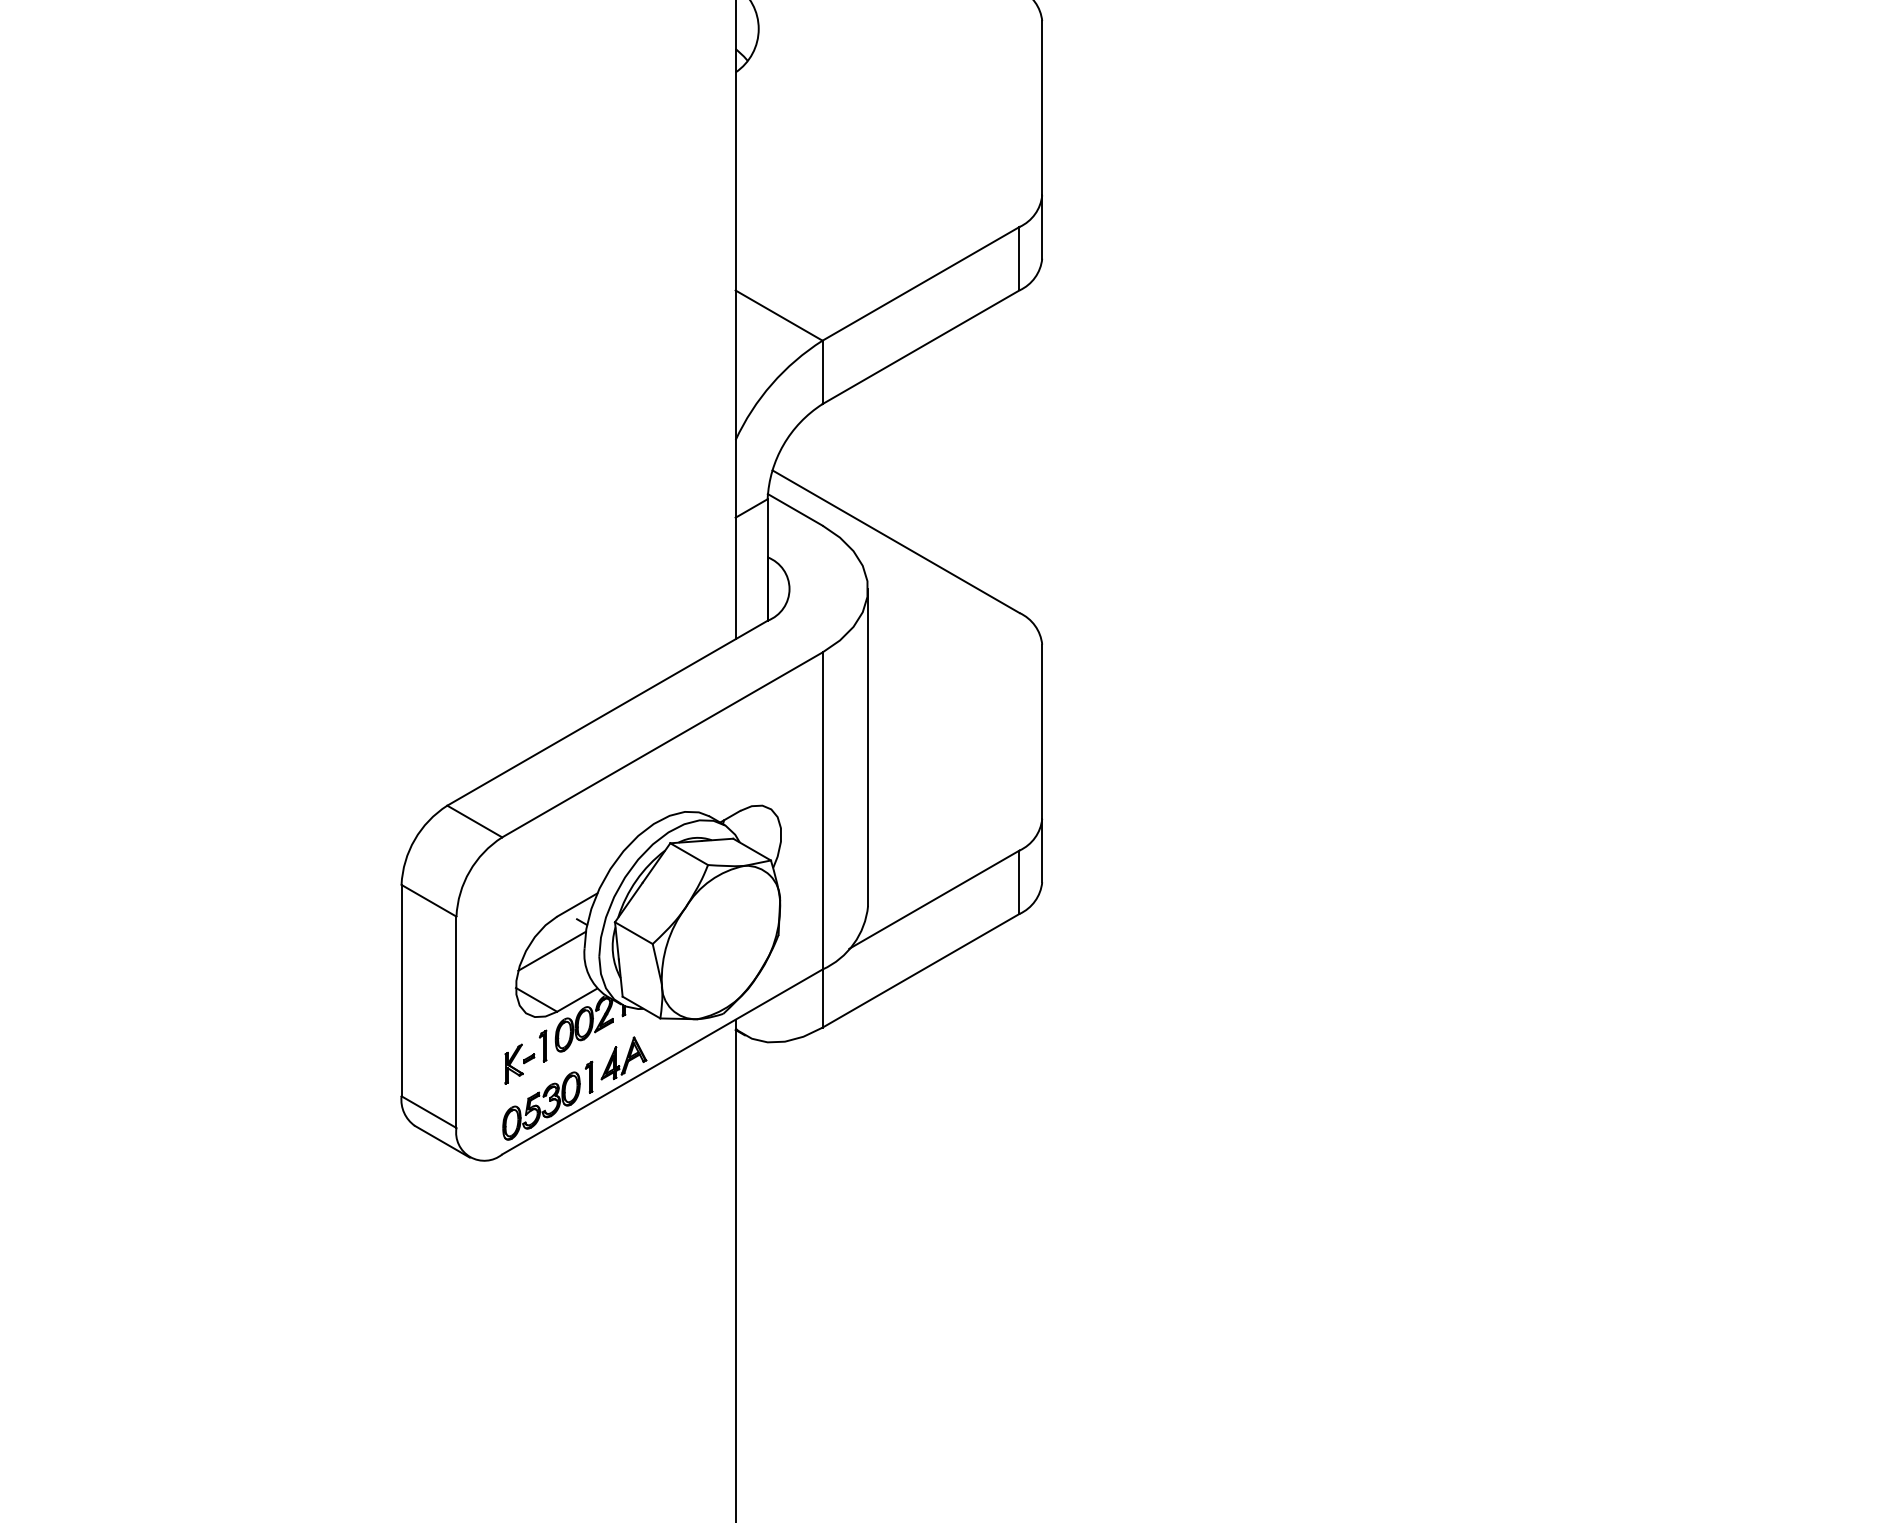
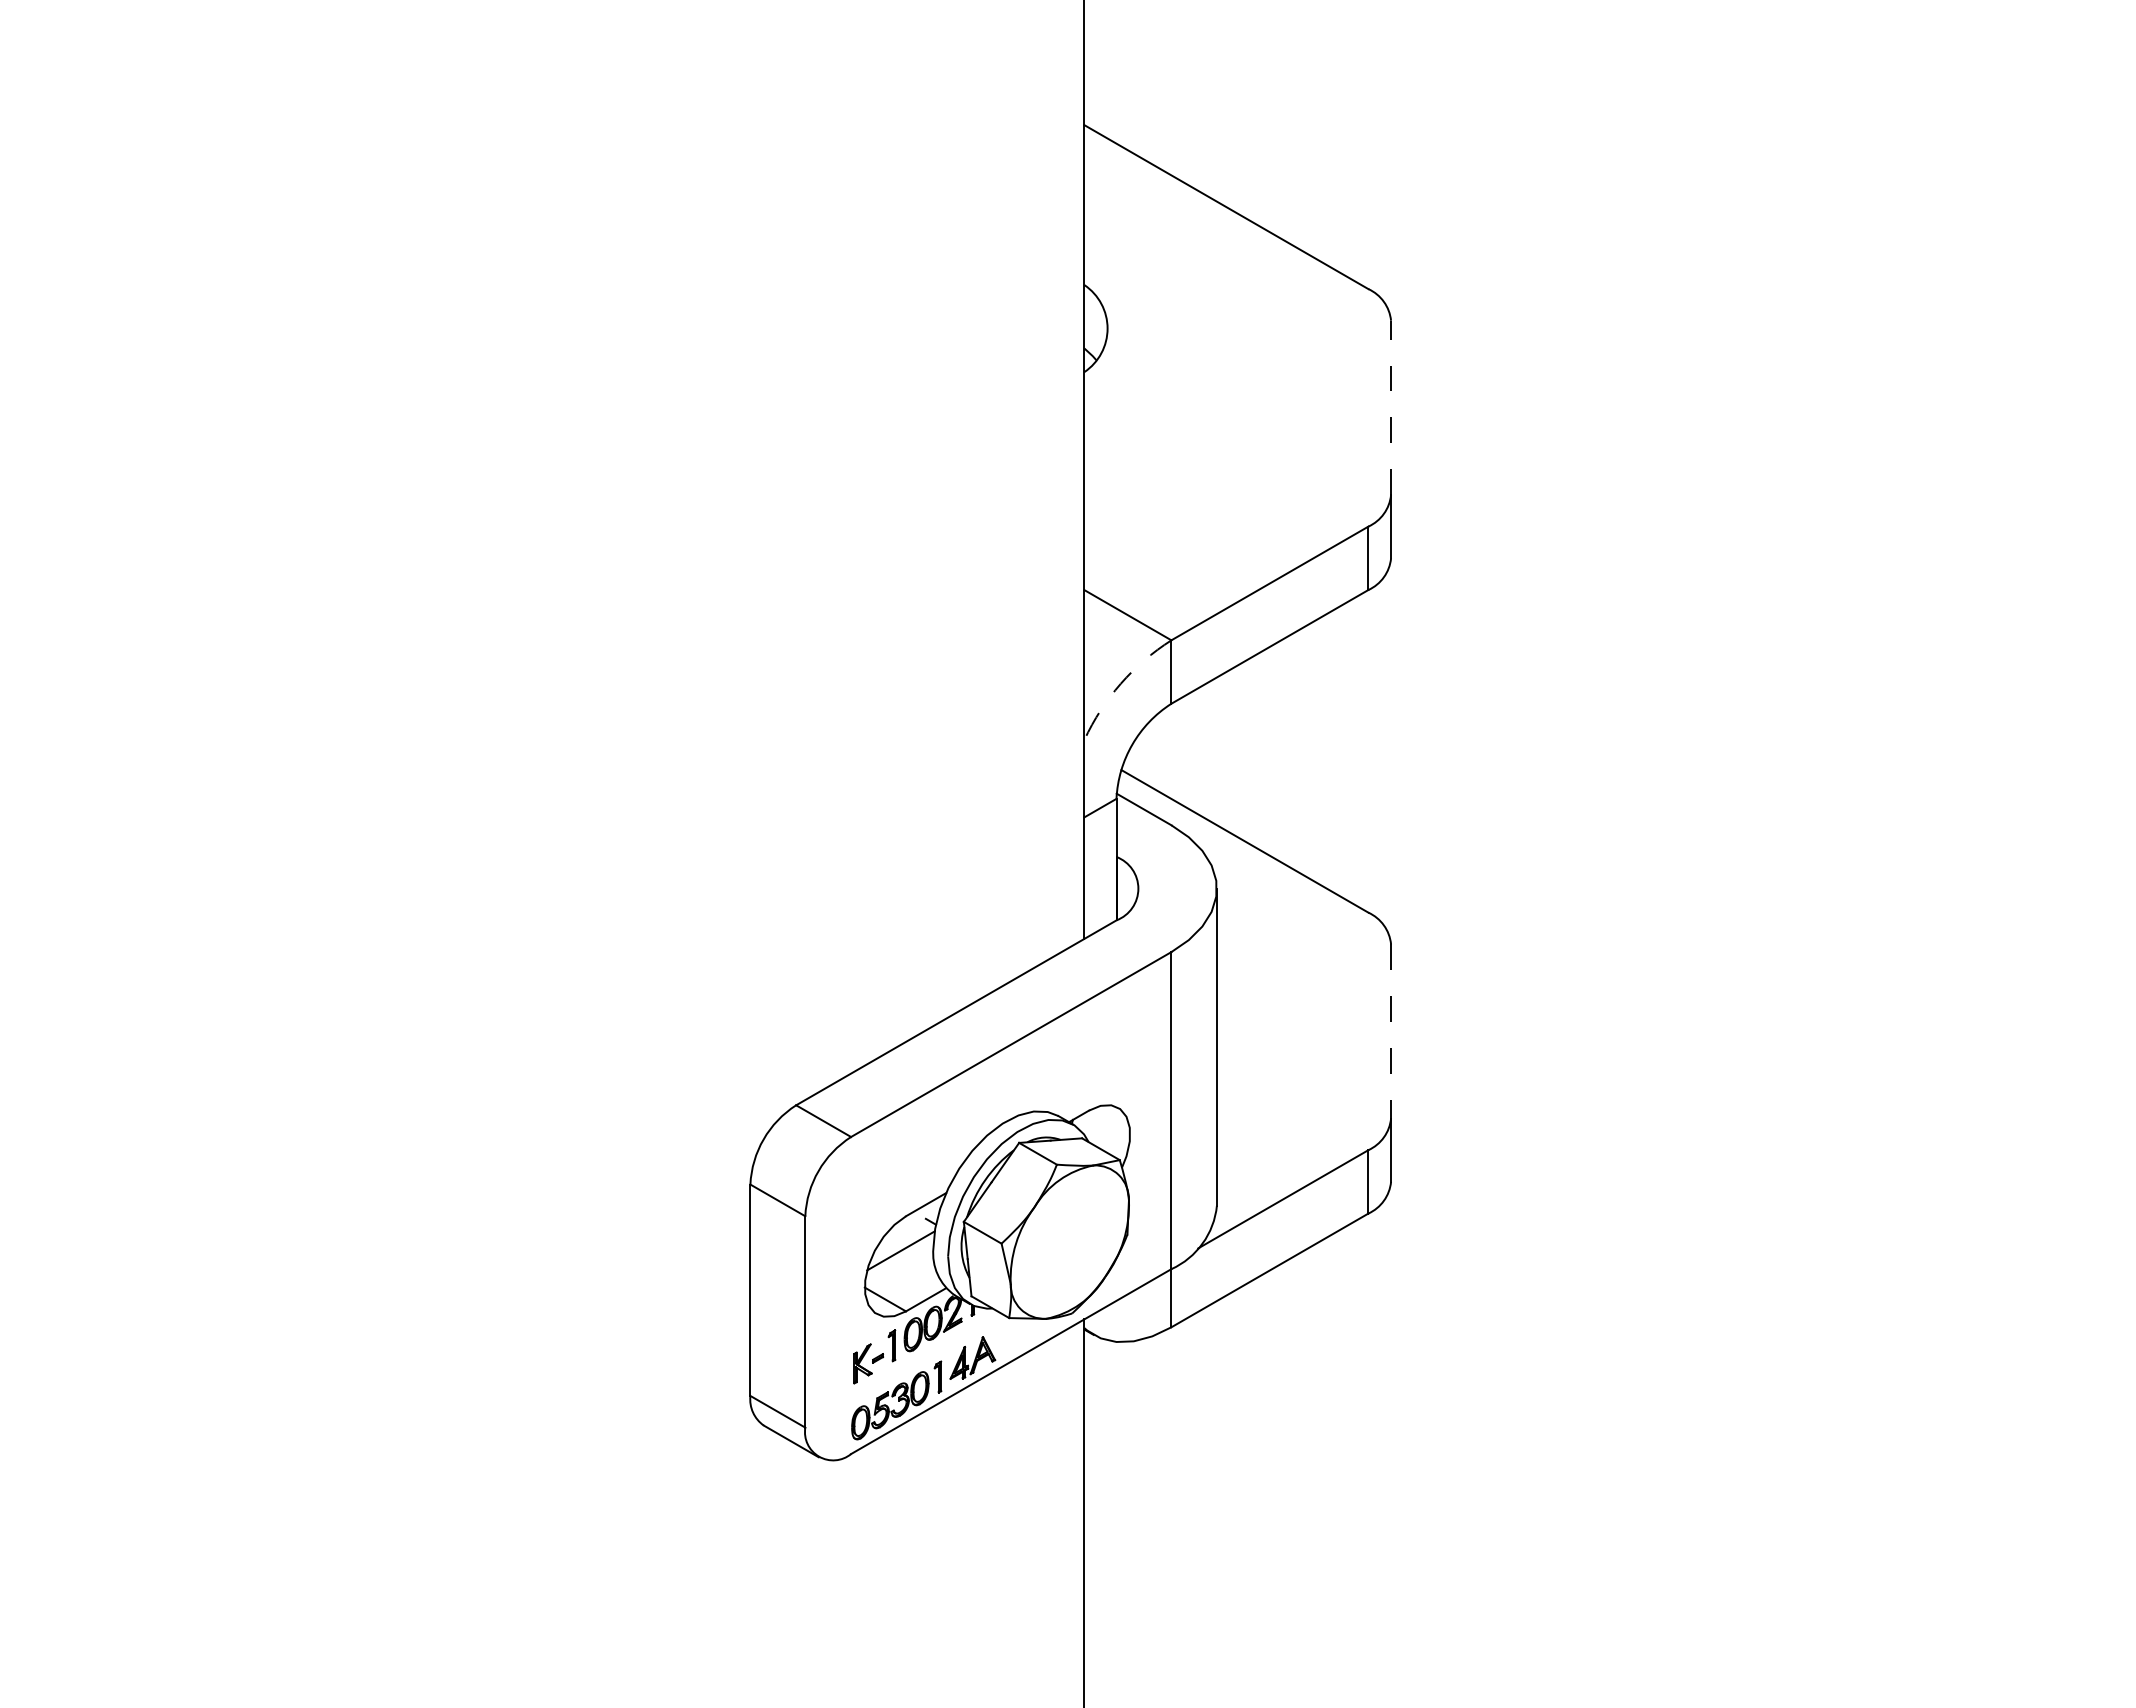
line: (1042, 107) -> (1391, 407), solid -> dashed
arc: (771, 383) -> (1120, 683), solid -> dashed
line: (1042, 731) -> (1391, 1031), solid -> dashed

